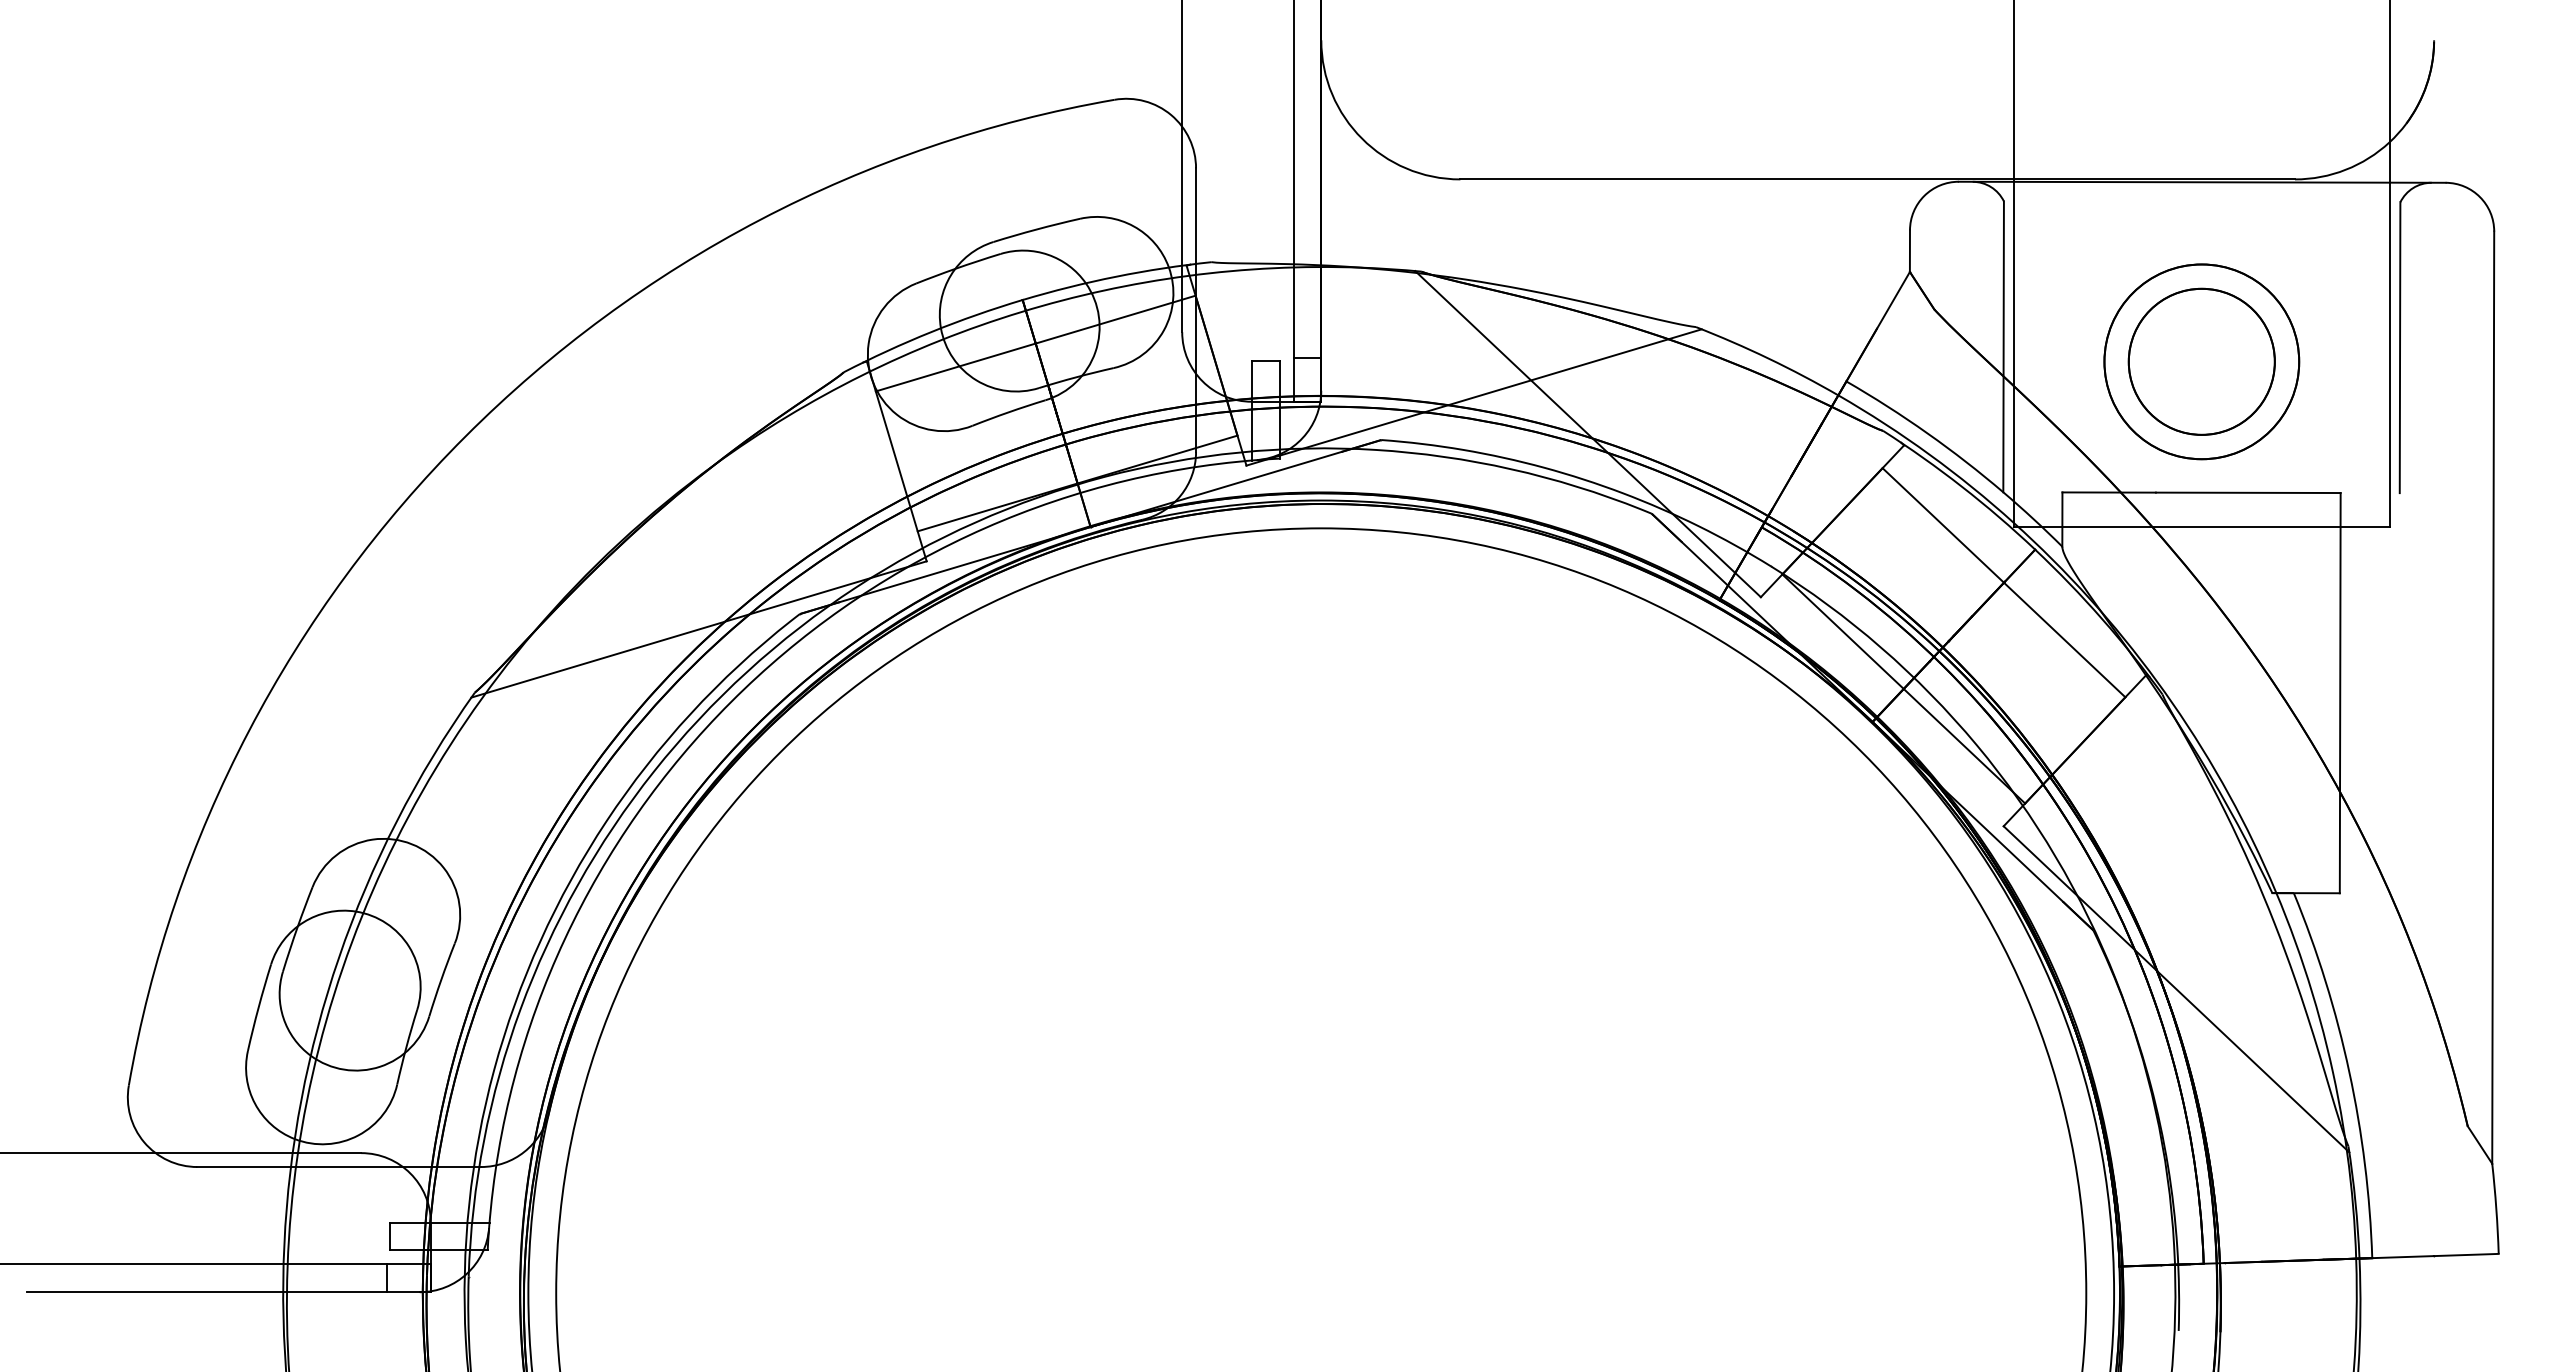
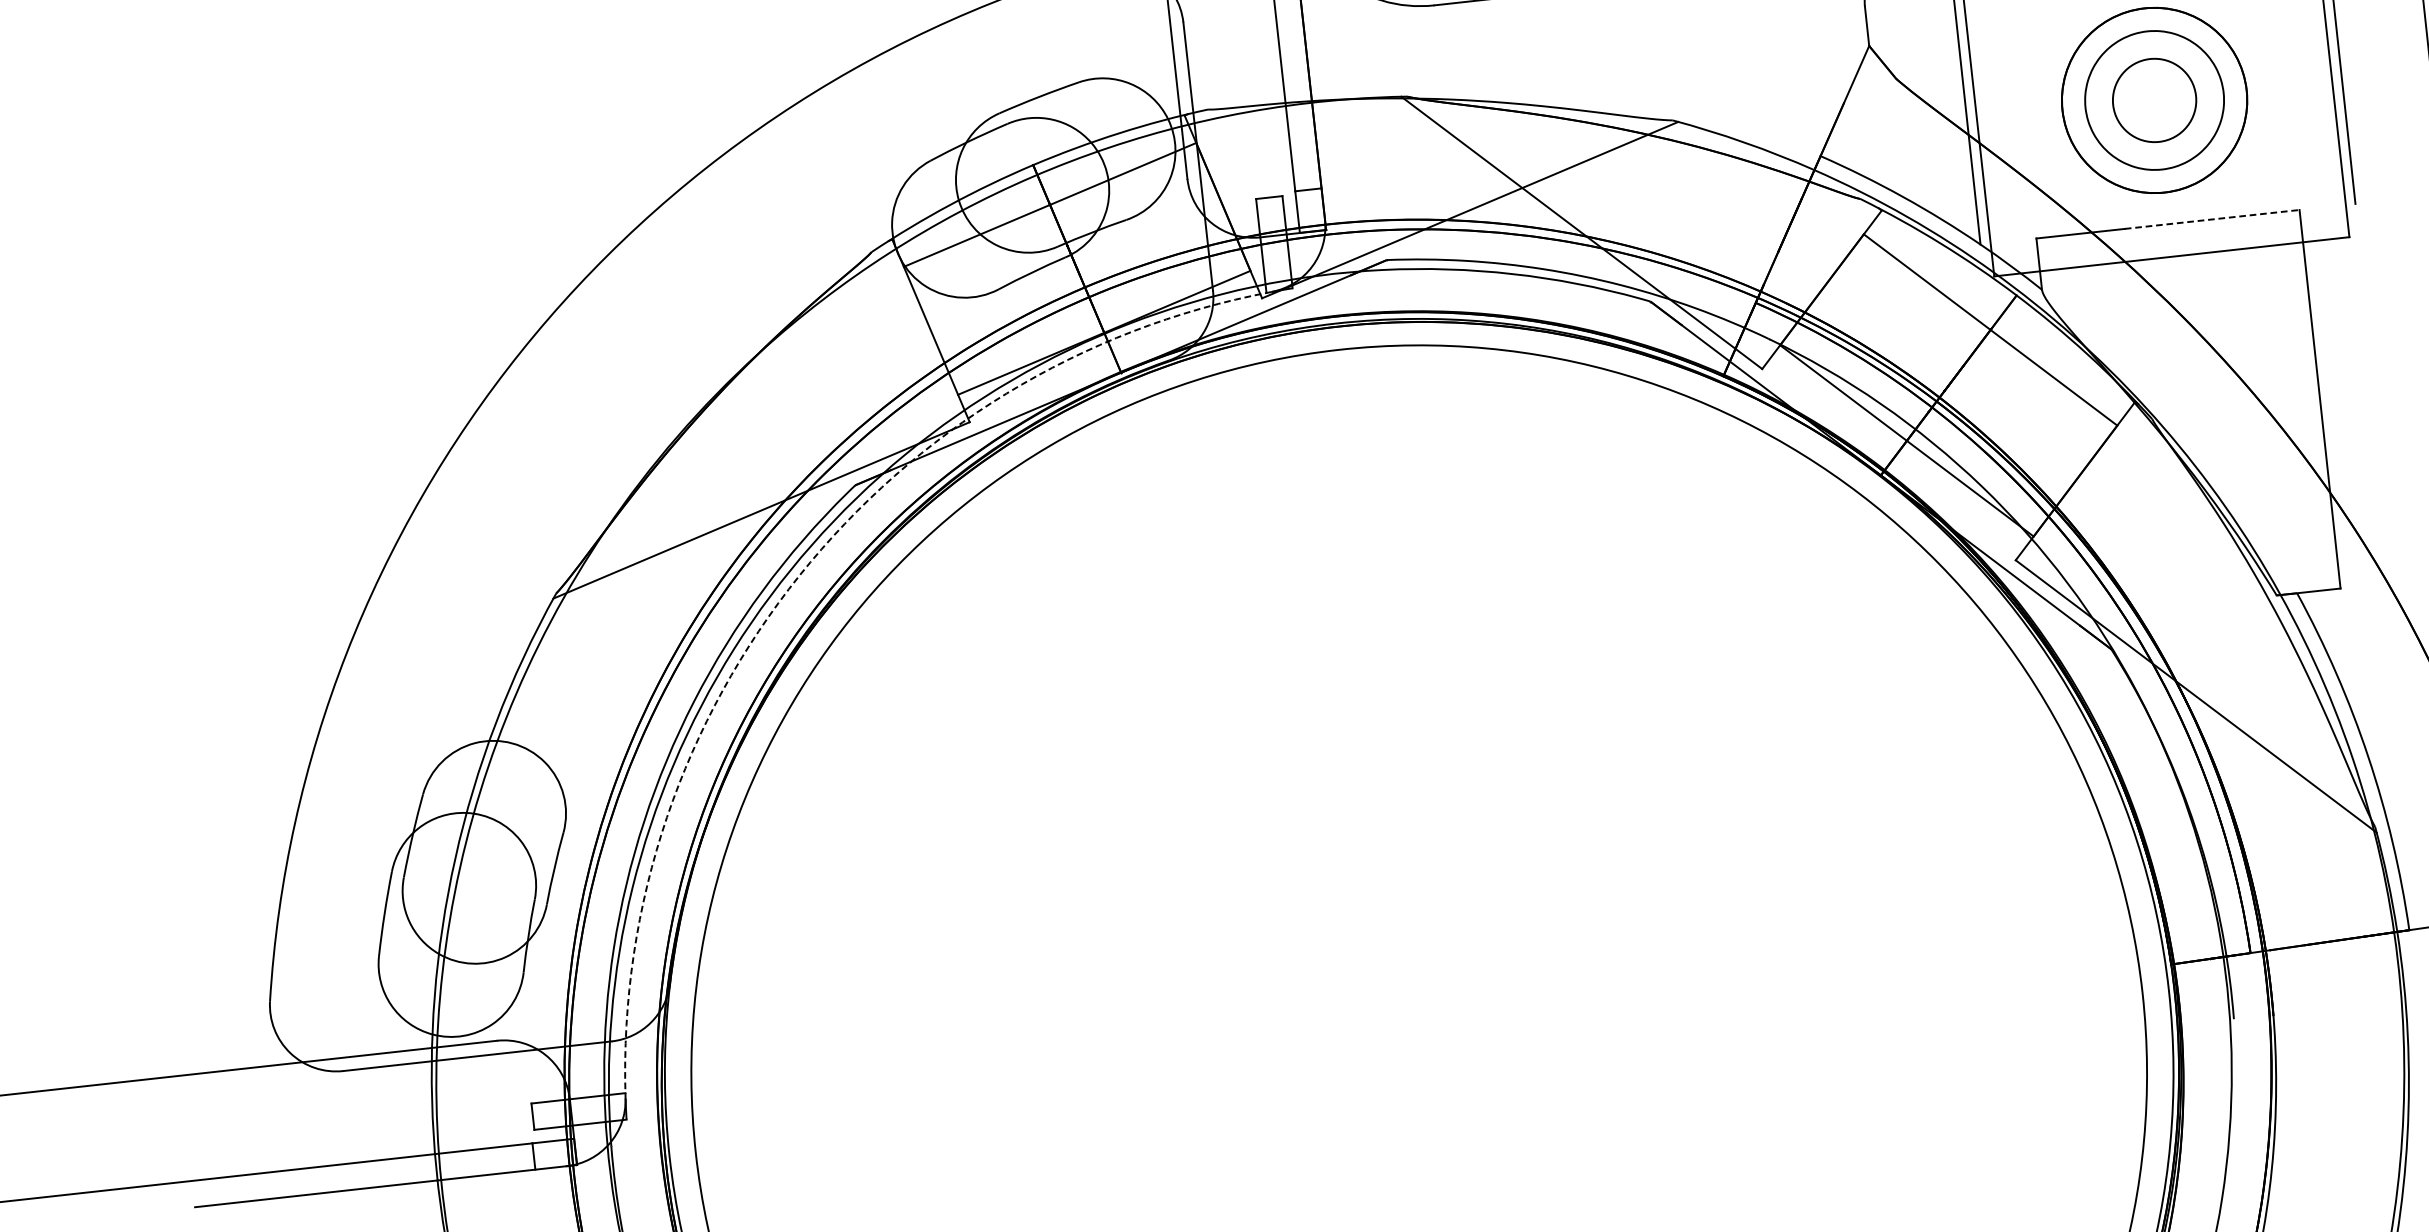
circle: (2201, 361) -> (2154, 100), size x0.6
line: (2248, 492) -> (2212, 219), solid -> dashed
arc: (731, 702) -> (799, 576), solid -> dashed

